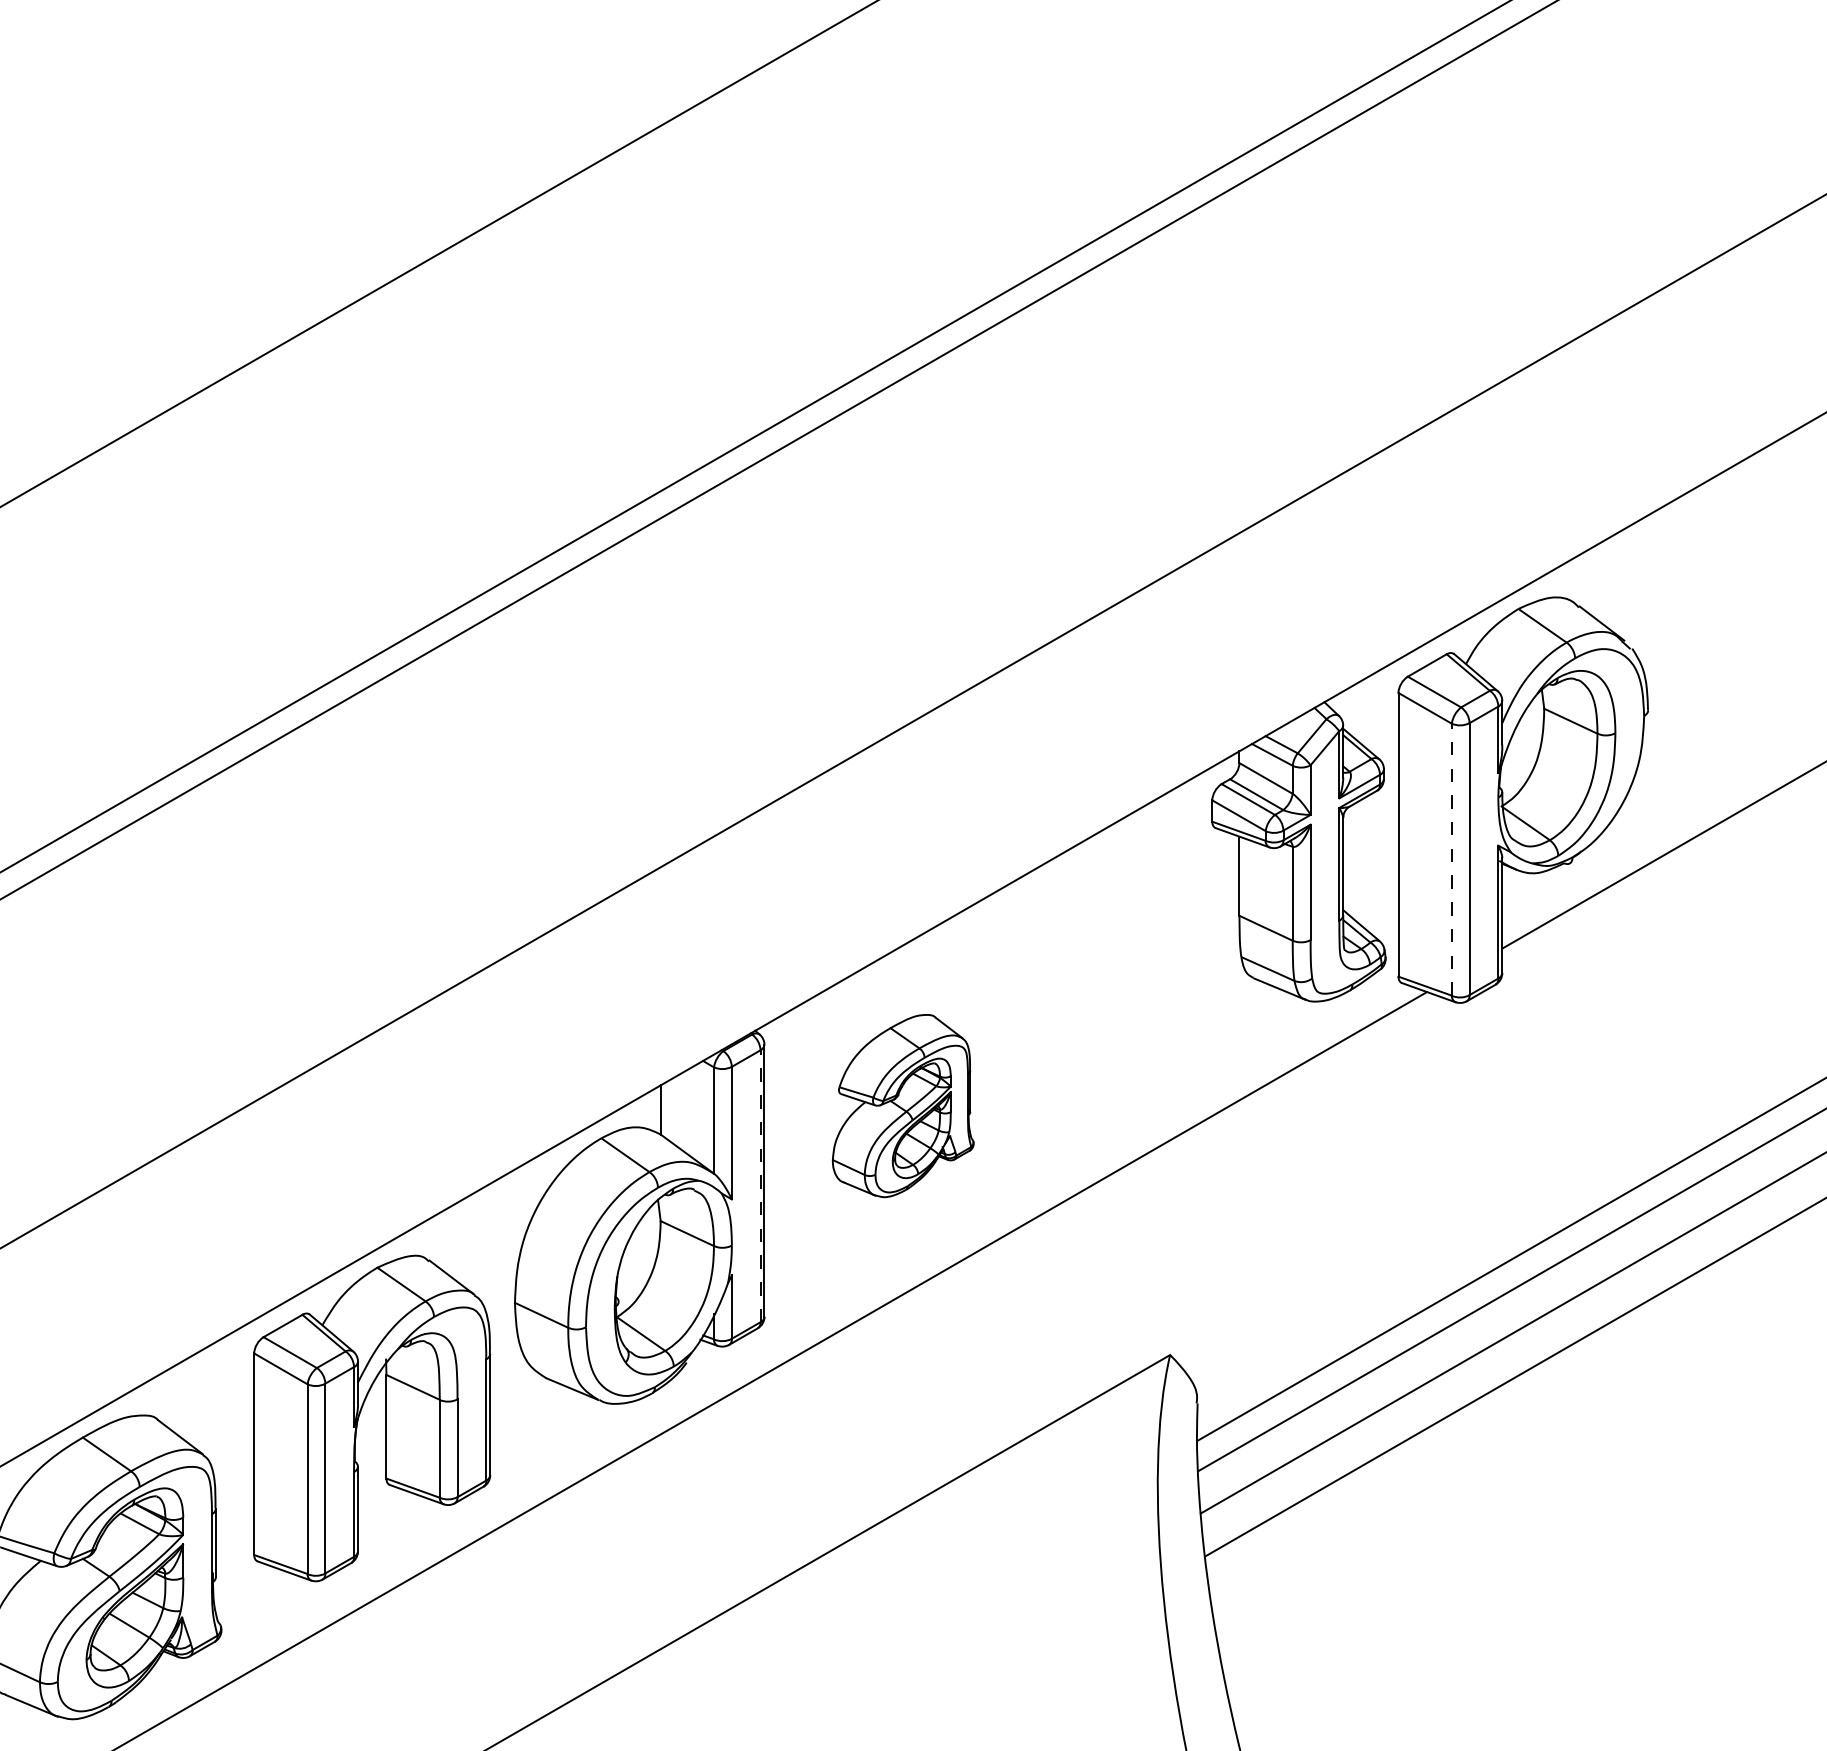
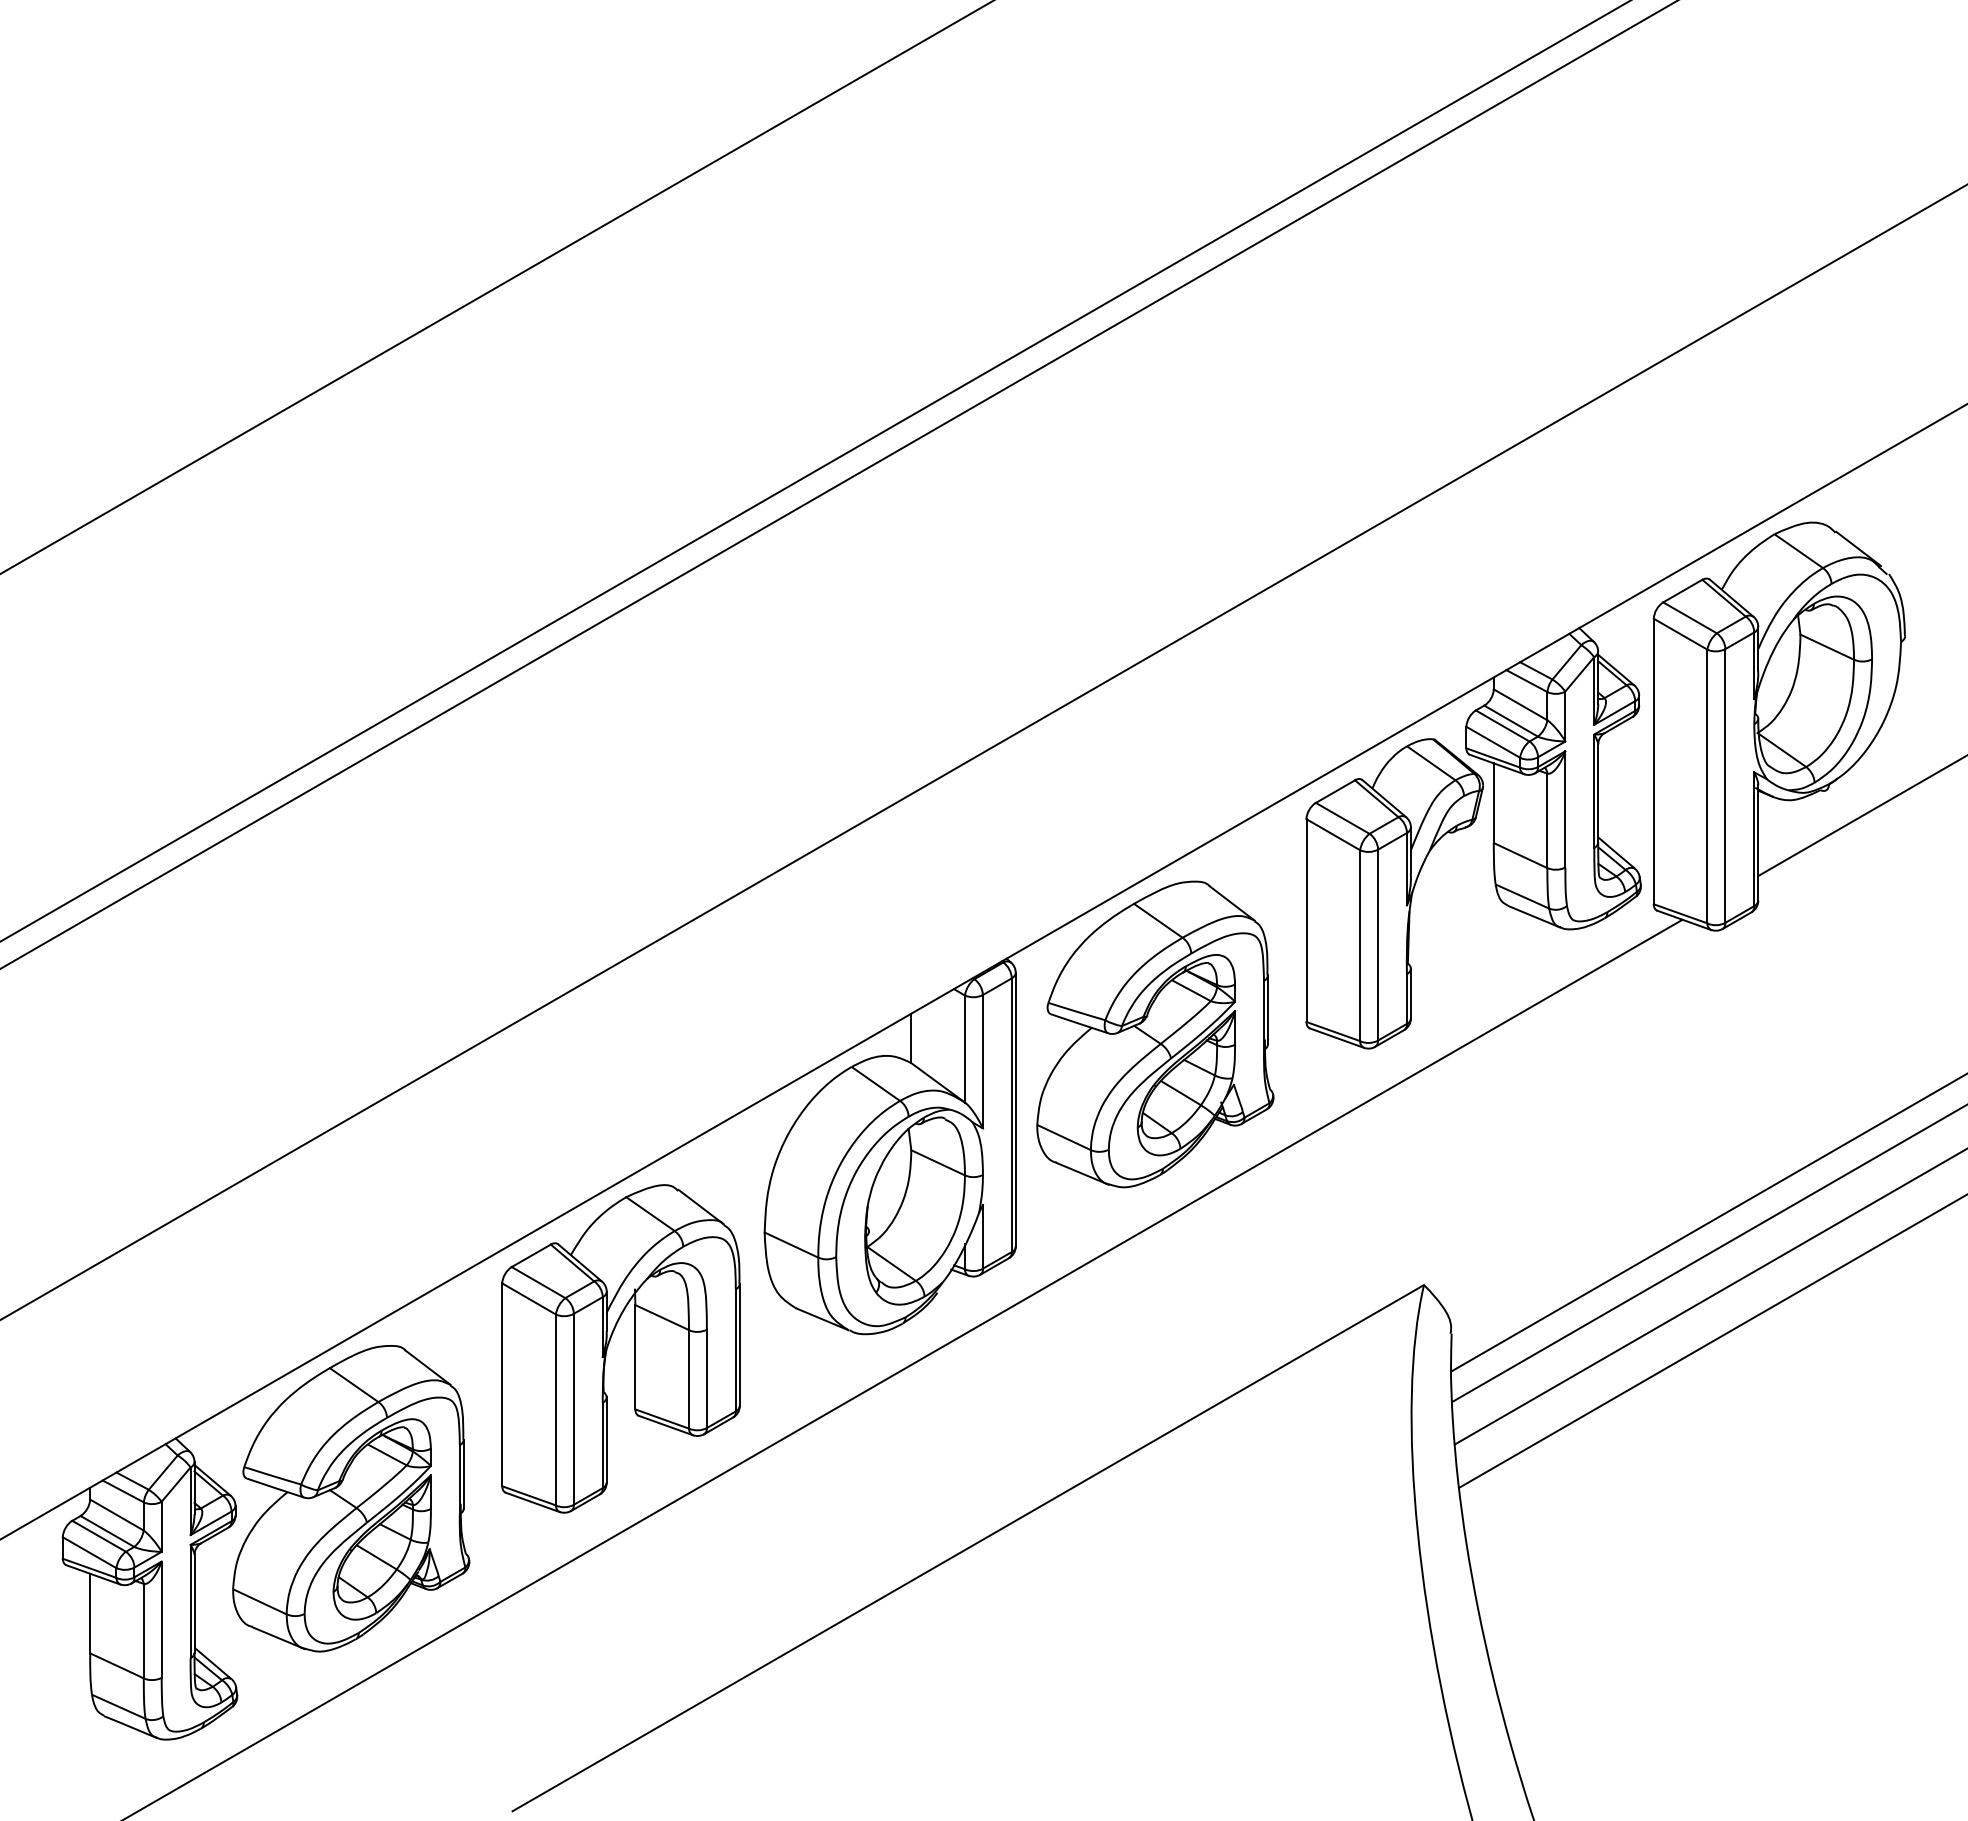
line: (1451, 859) -> (1707, 786), dashed -> solid
part: (1140, 965) -> (1394, 893), added
part: (903, 1106) -> (1155, 1034), size x1.67
line: (760, 1186) -> (1011, 1115), dashed -> solid

